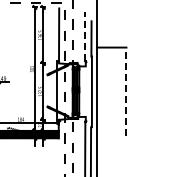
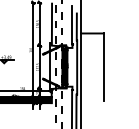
line: (85, 36) -> (72, 24), dashed -> solid
line: (126, 91) -> (103, 67), dashed -> solid

